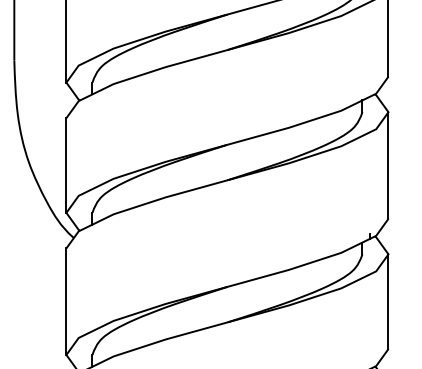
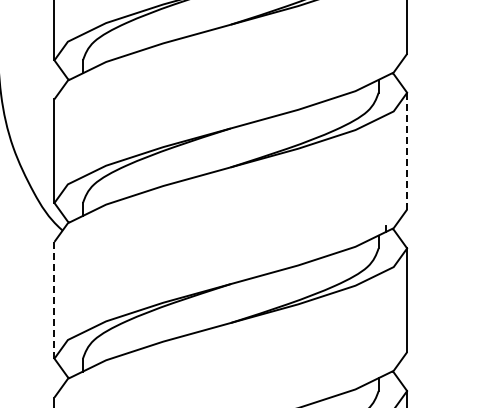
line: (388, 164) -> (407, 150), solid -> dashed
line: (66, 301) -> (54, 300), solid -> dashed

